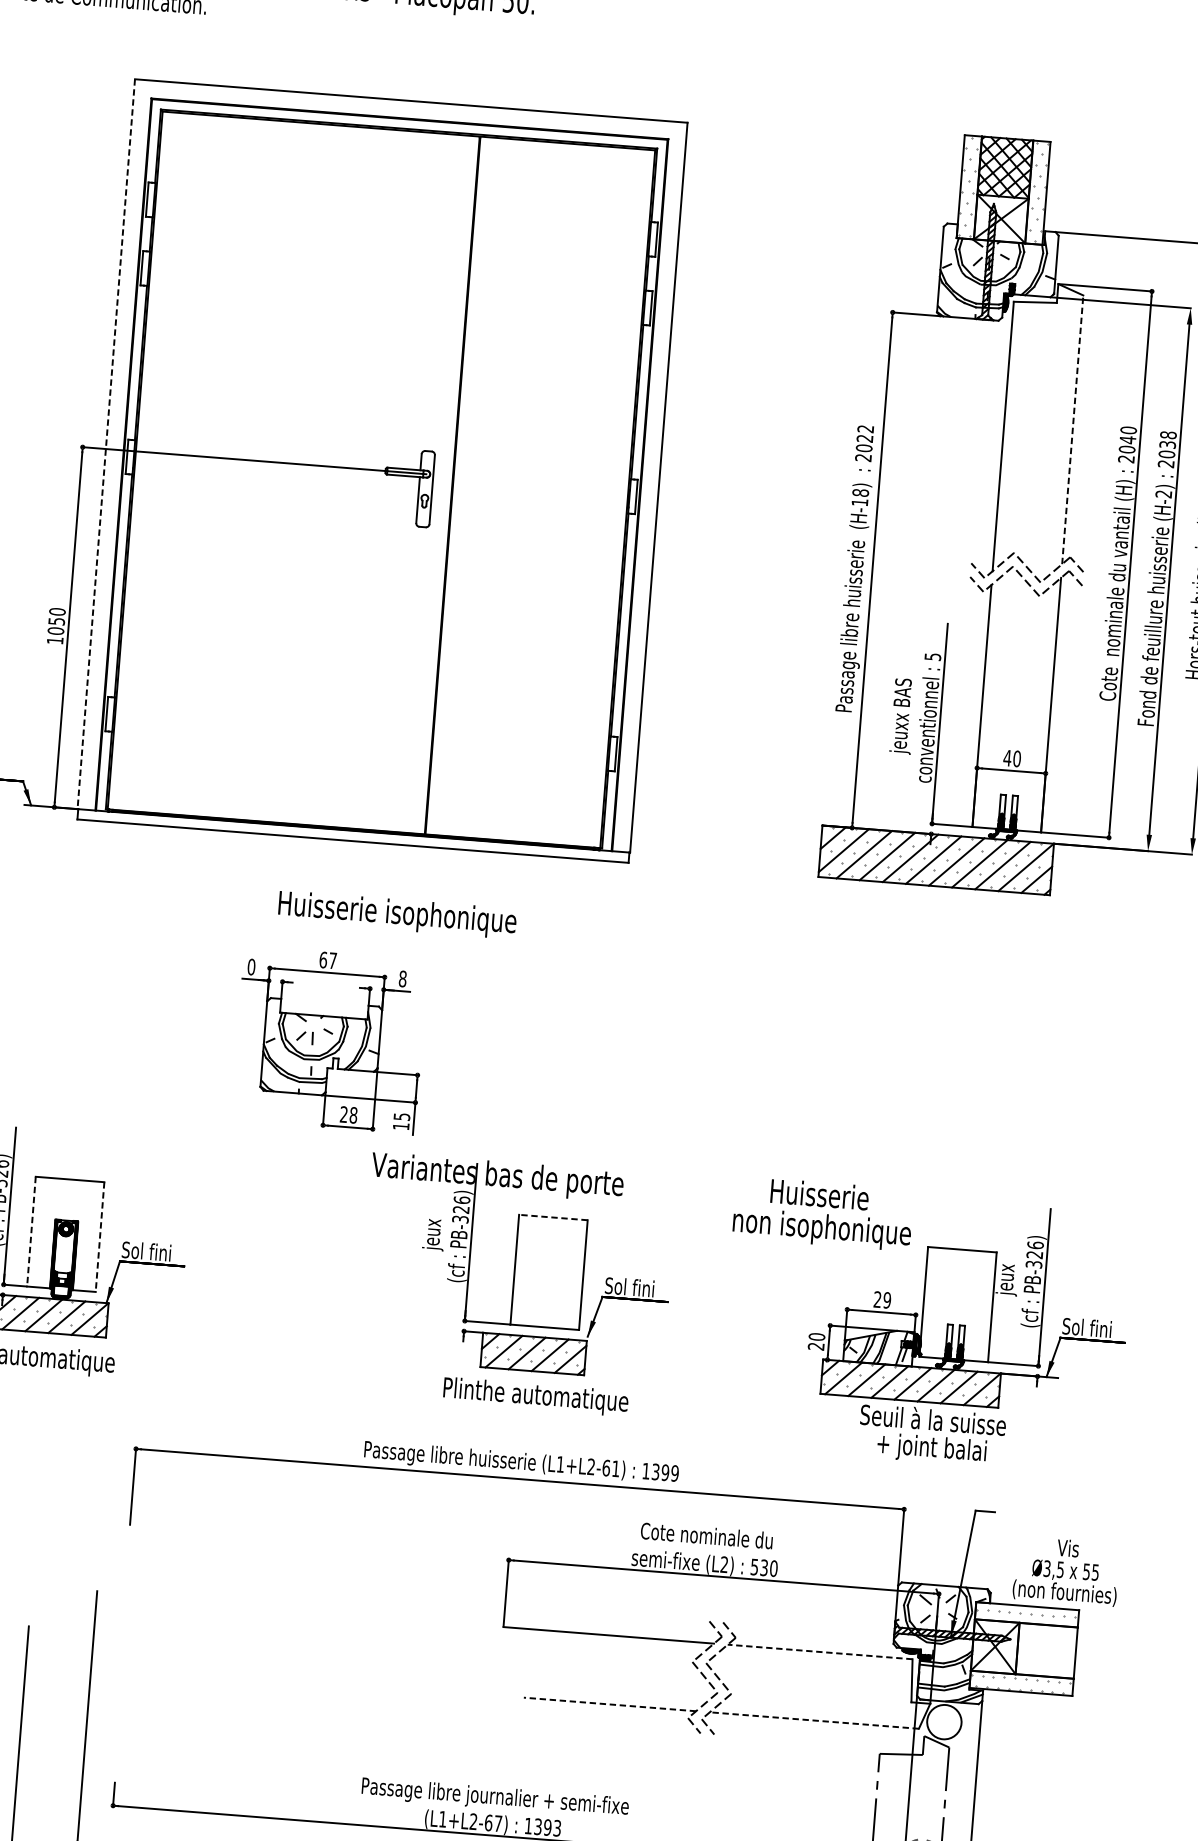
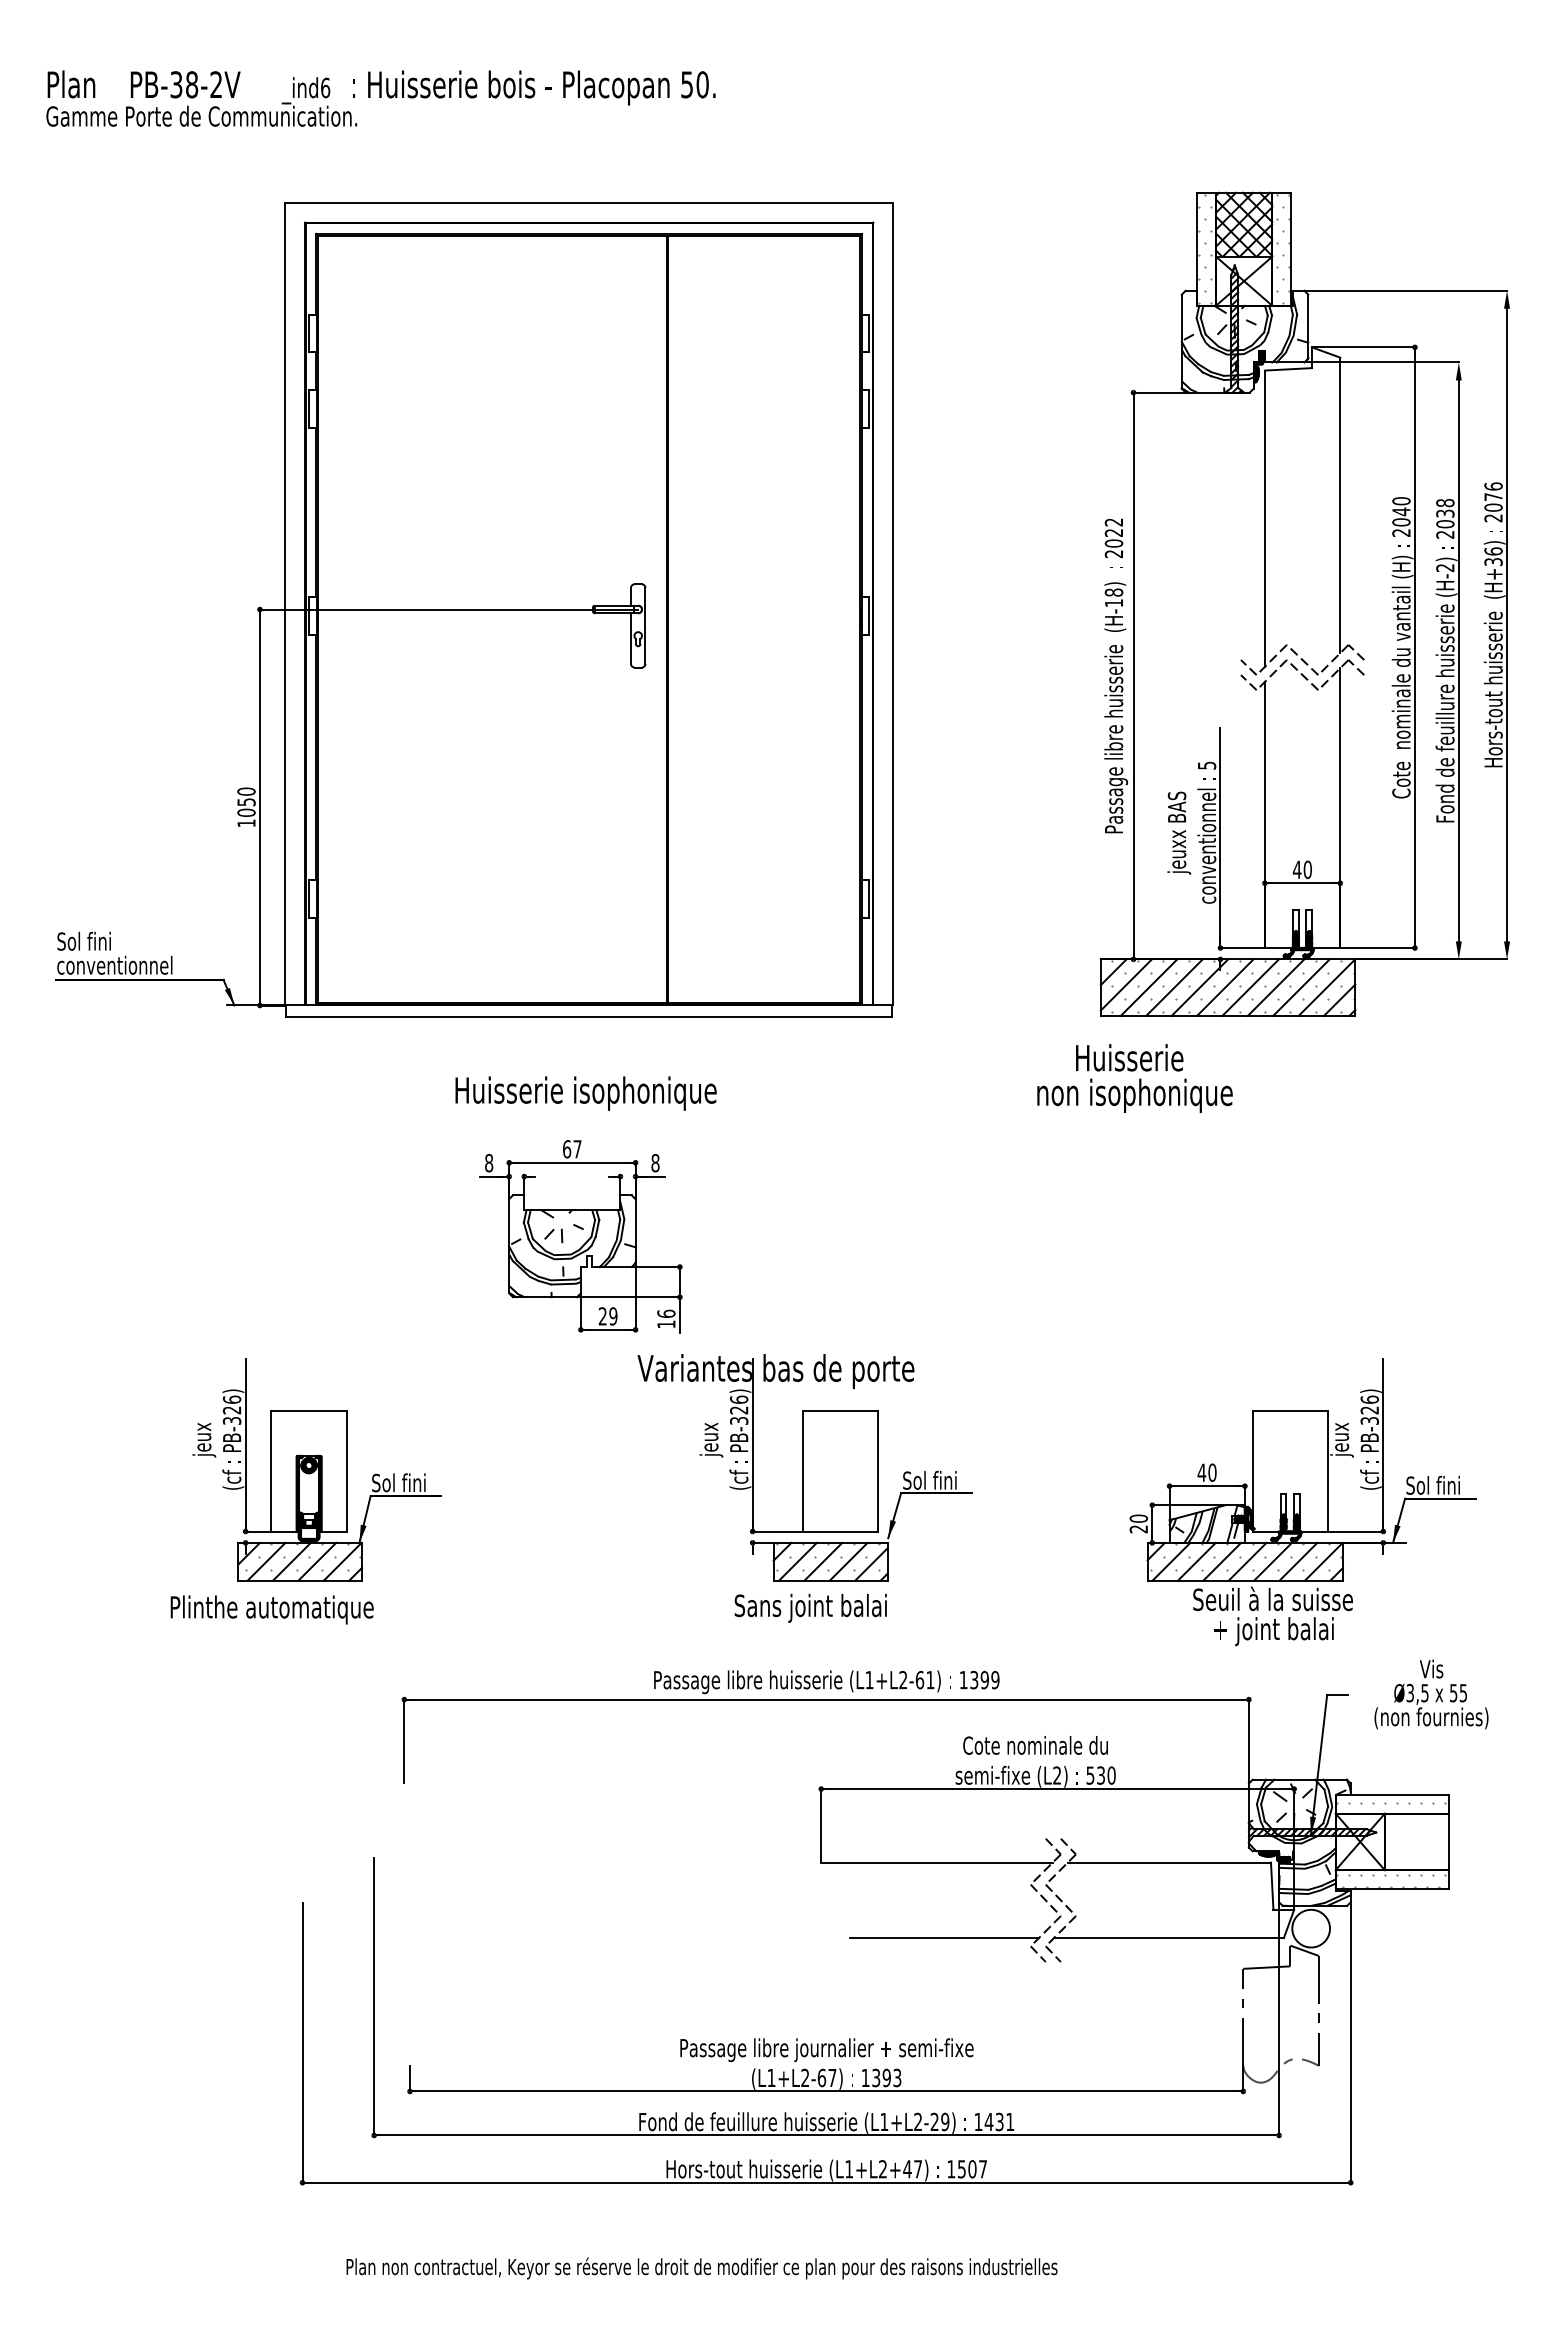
line: (1072, 429) -> (1340, 505), dashed -> solid
line: (106, 444) -> (285, 604), dashed -> solid
text: (396, 914) -> (585, 1093), moved
text: (251, 967) -> (489, 1163), 0 -> 8
text: (353, 1115) -> (613, 1316), 28 -> 29
text: (402, 1116) -> (666, 1313), 15 -> 16
text: (822, 1213) -> (1134, 1078), moved
line: (553, 1217) -> (840, 1410), dashed -> solid
line: (31, 1231) -> (271, 1471), dashed -> solid
line: (99, 1237) -> (346, 1471), dashed -> solid
text: (881, 1299) -> (1206, 1472), 29 -> 40
text: (535, 1396) -> (836, 1607), Plinthe automatique -> Sans joint balai
text: (1066, 1571) -> (1431, 1694), moved
line: (820, 1651) -> (1169, 1862), dashed -> solid
line: (610, 1704) -> (944, 1938), dashed -> solid
line: (813, 1720) -> (1168, 1938), dashed -> solid

